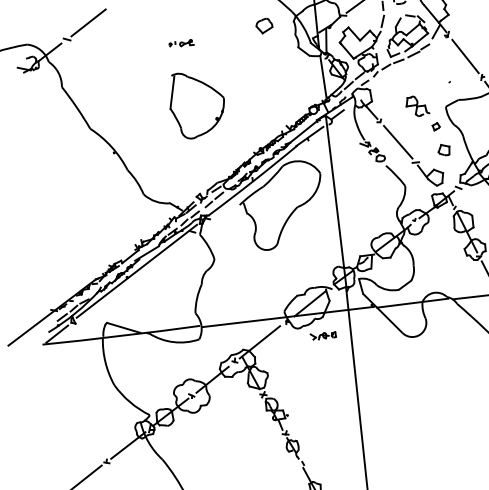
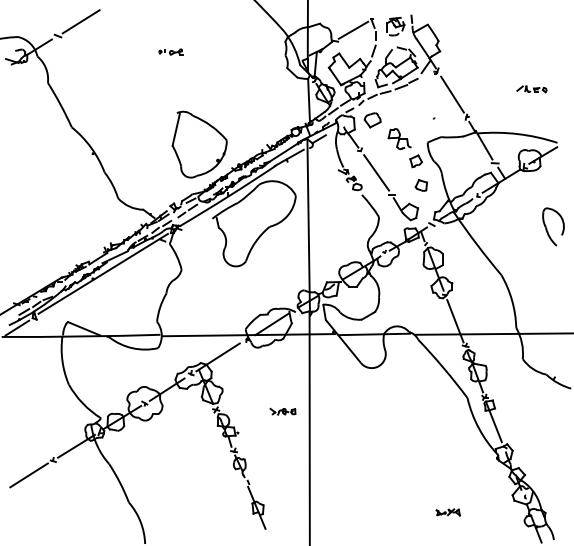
part: (264, 26) -> (372, 120), moved
part: (197, 104) -> (199, 144), moved
part: (435, 126) -> (415, 161), size x1.67
part: (322, 335) -> (282, 411), moved

